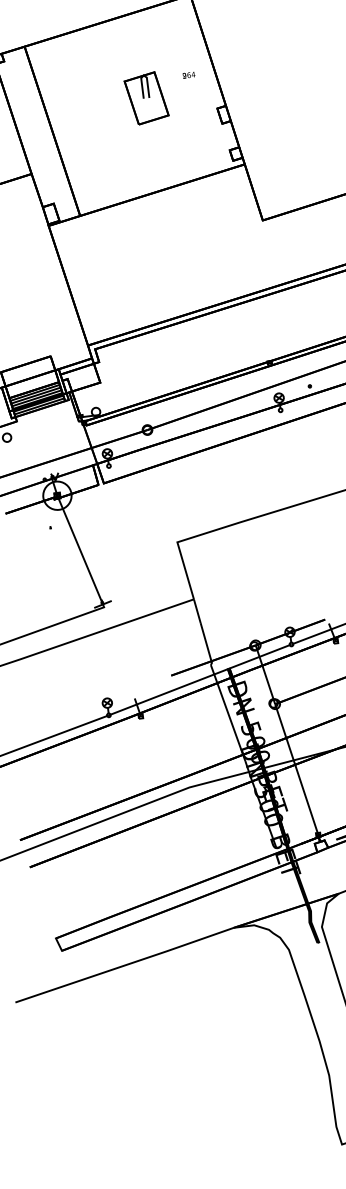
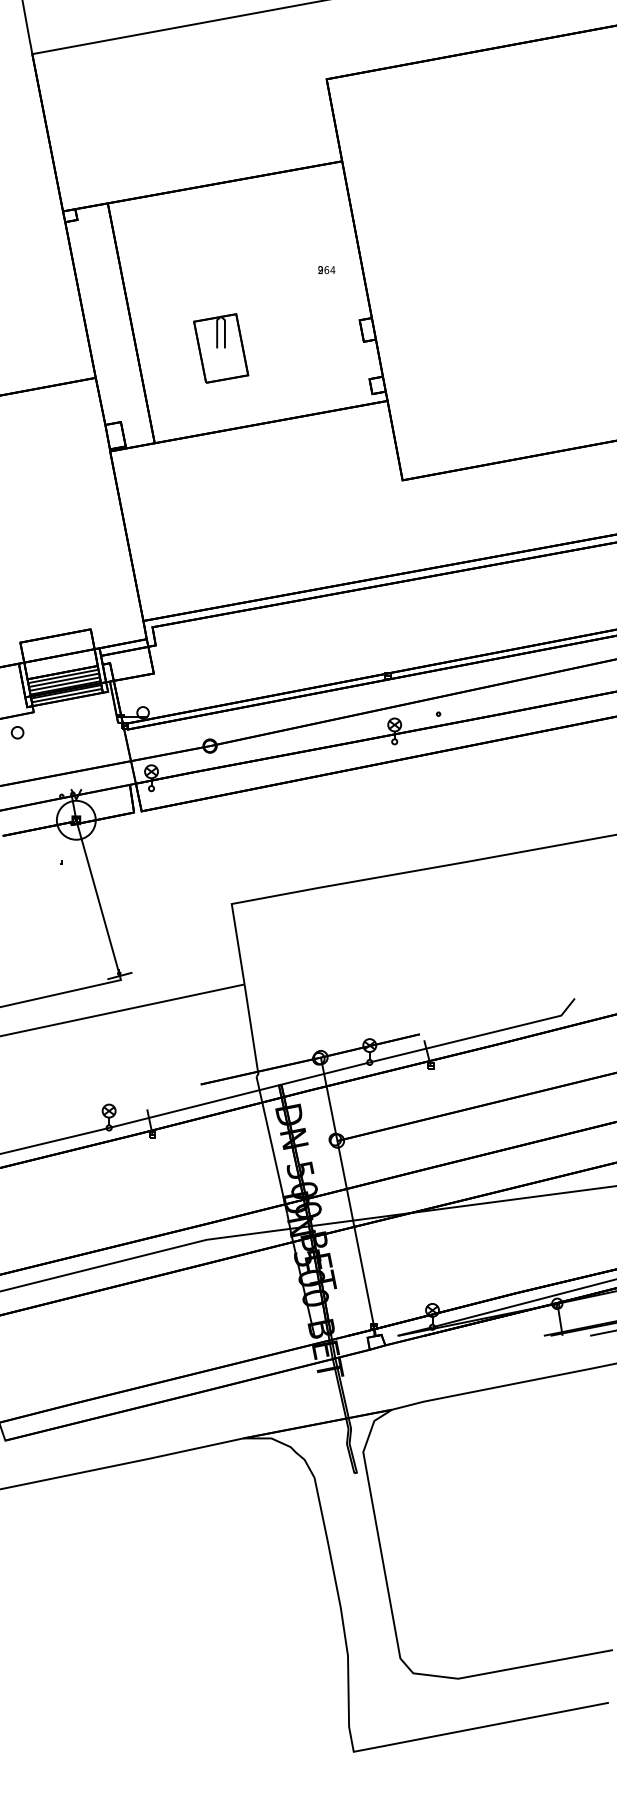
part: (146, 98) -> (221, 348), moved

